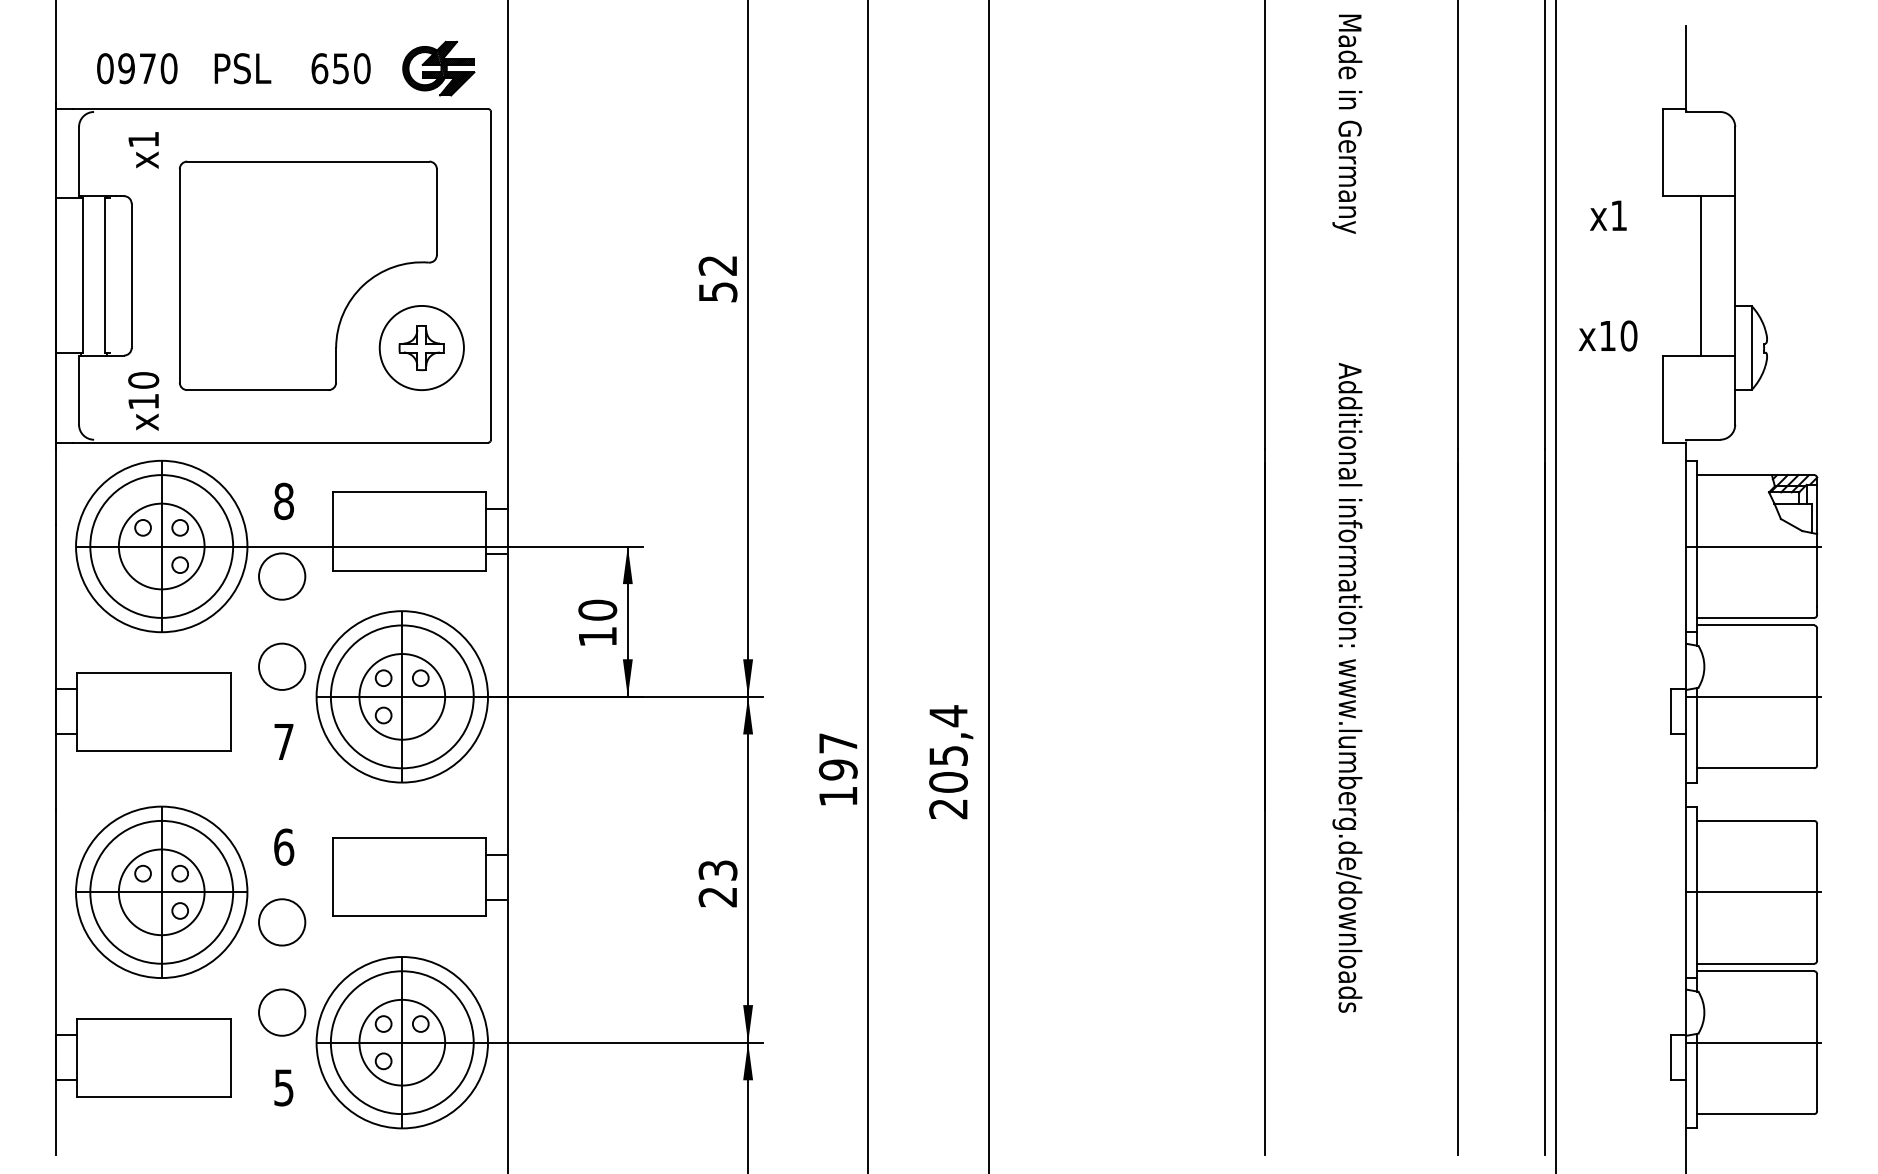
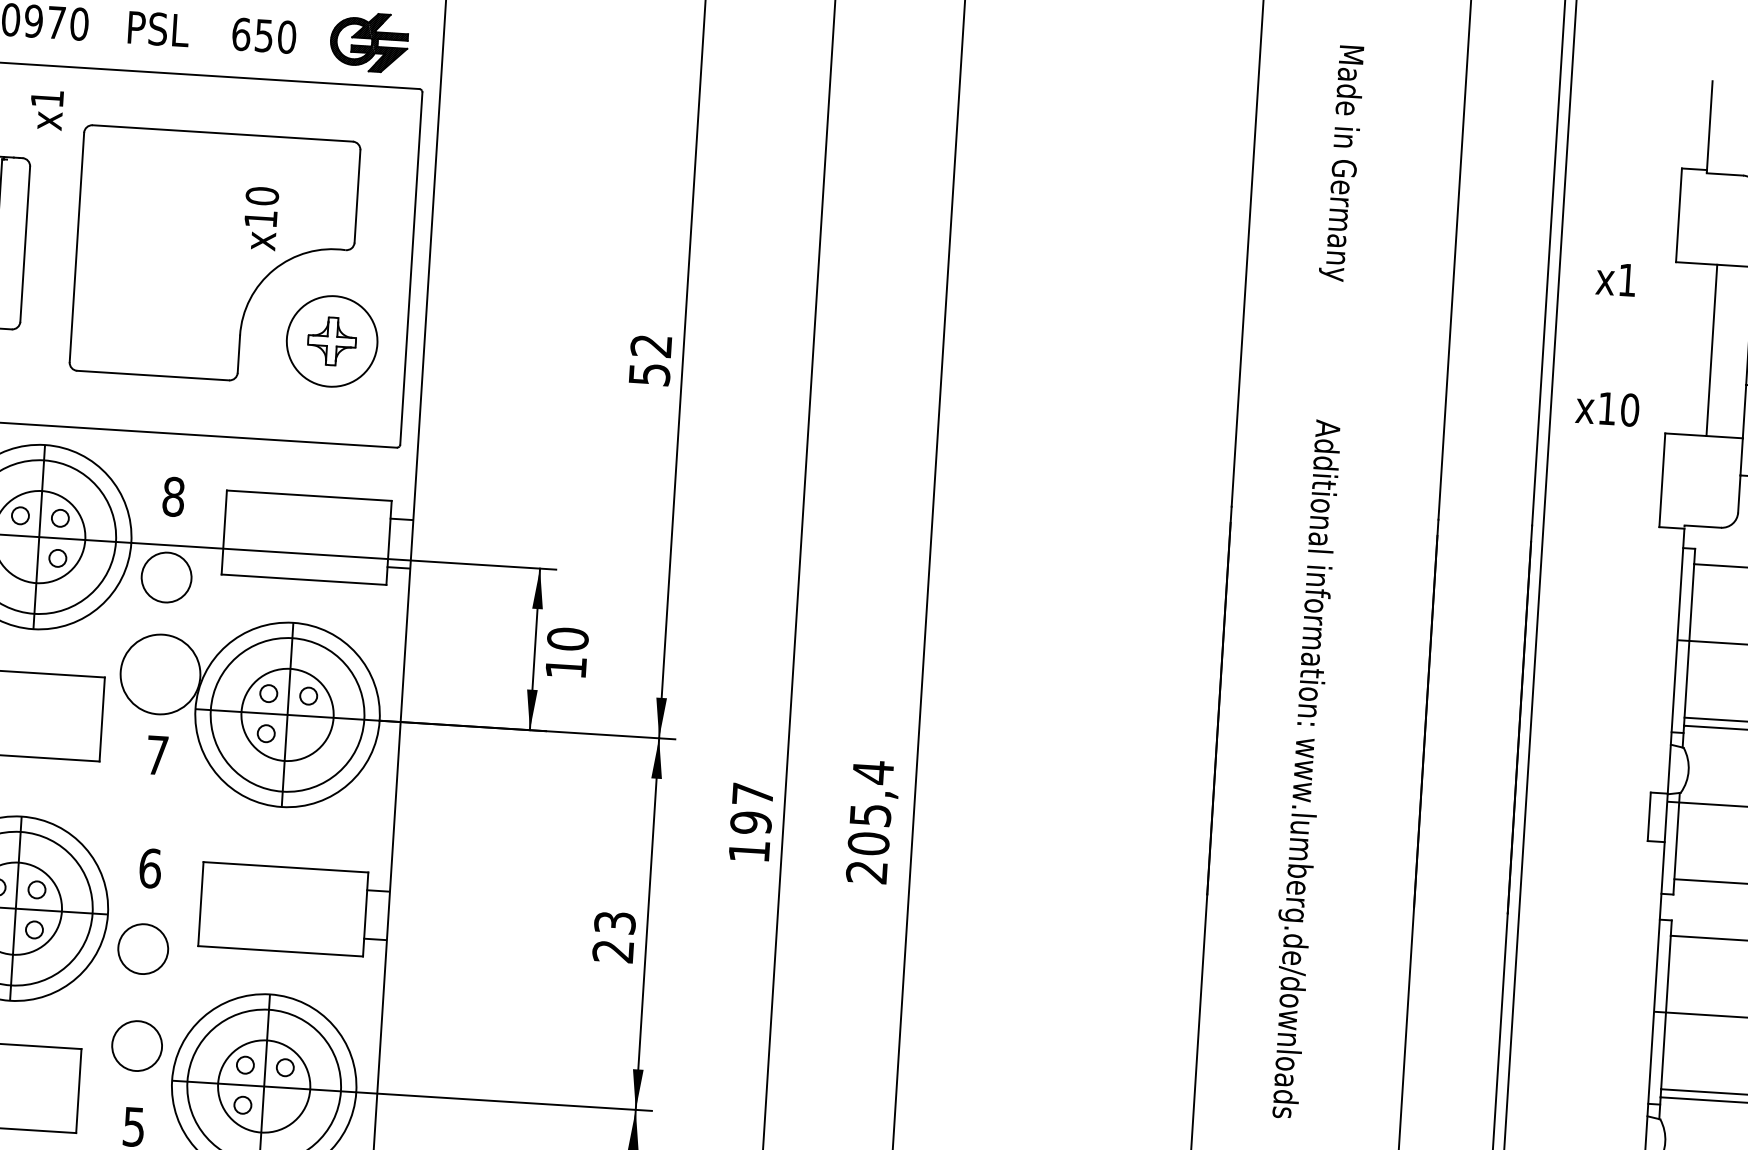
text: (717, 279) -> (649, 360), moved
text: (143, 401) -> (260, 218), moved
text: (597, 622) -> (566, 652), moved
circle: (282, 666) -> (160, 674), size x1.6

